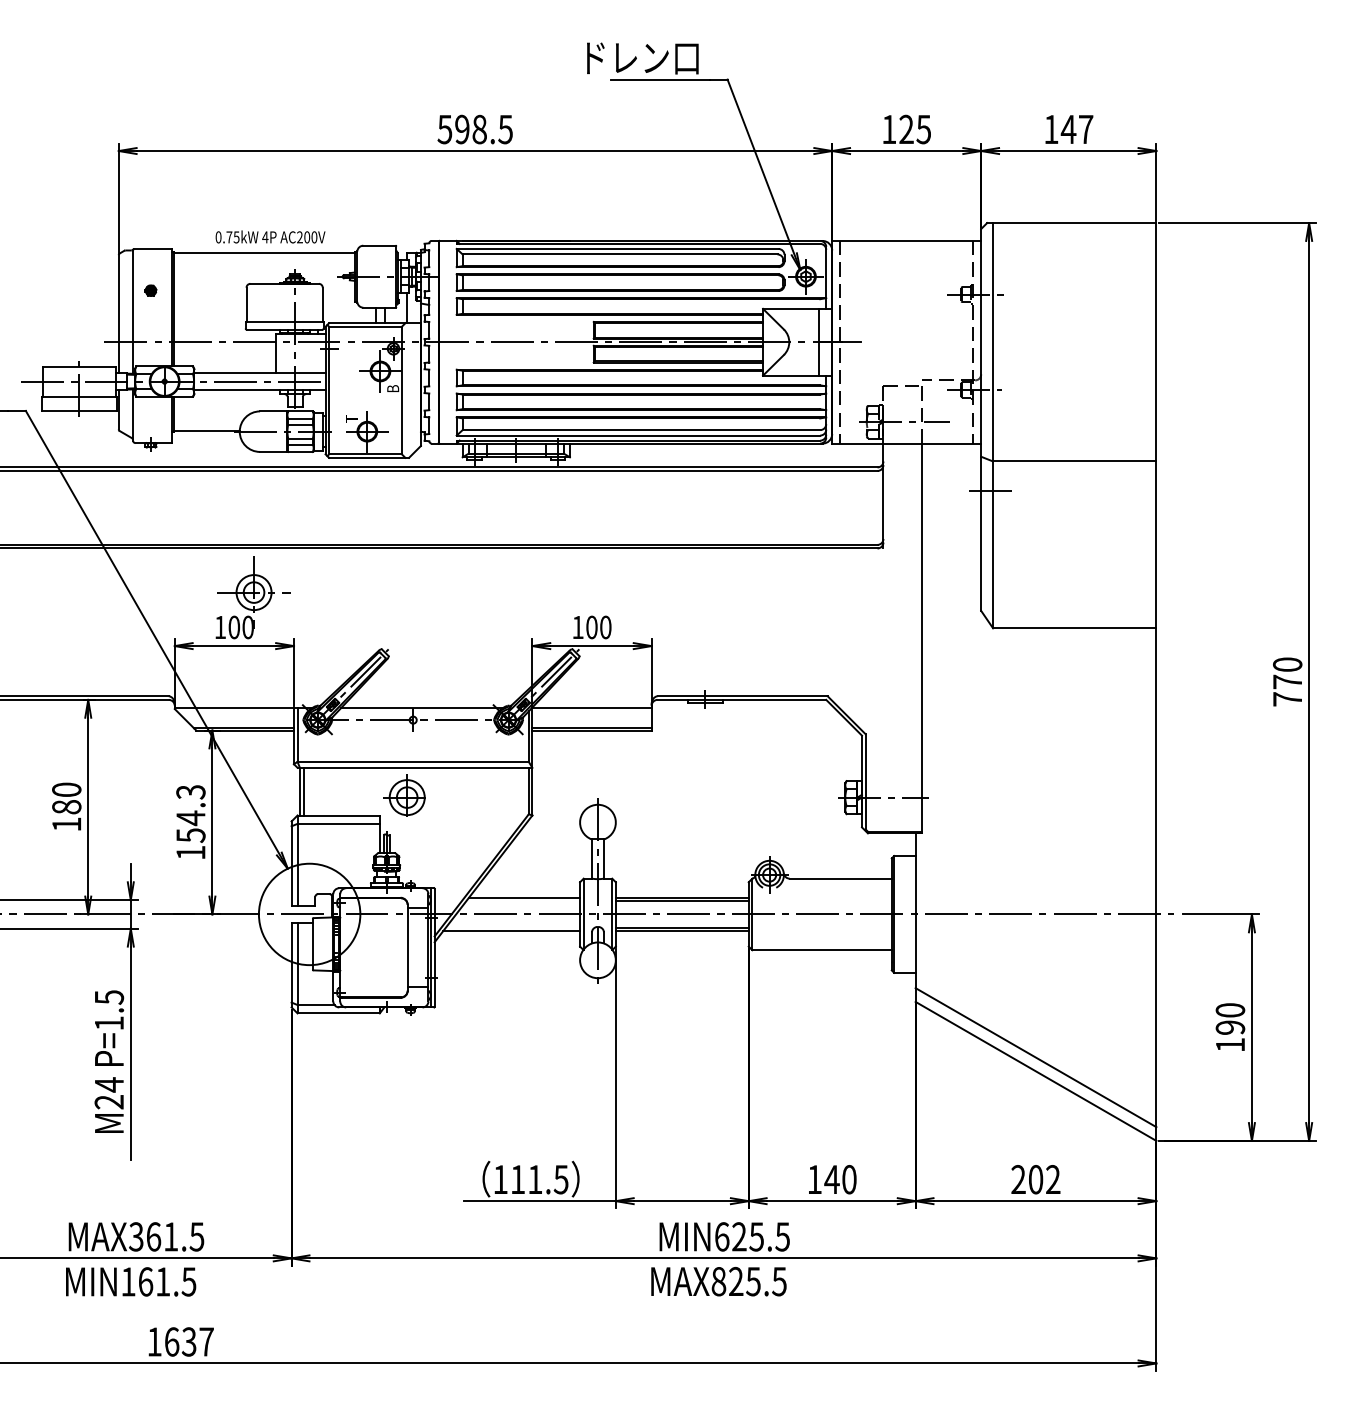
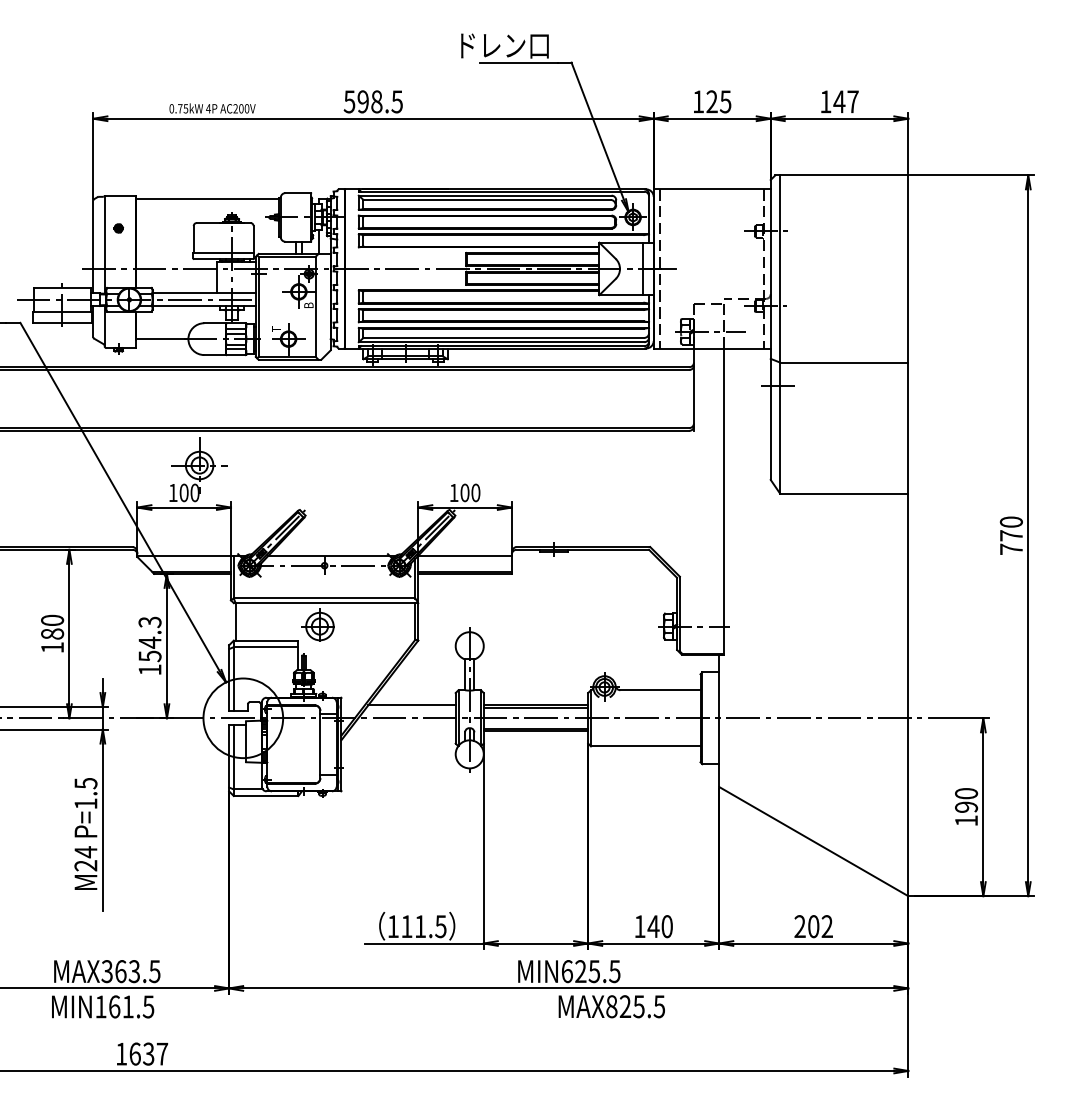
text: (270, 236) -> (212, 108), moved
line: (303, 791) -> (238, 621), removed
line: (511, 931) -> (401, 731), removed
line: (1035, 1057) -> (813, 830), removed
text: (170, 1236) -> (134, 971), MAX361.5 -> MAX363.5
text: (718, 1281) -> (611, 1006), moved

